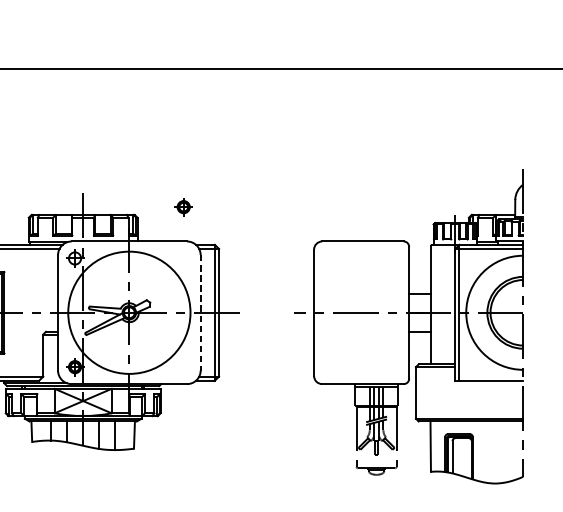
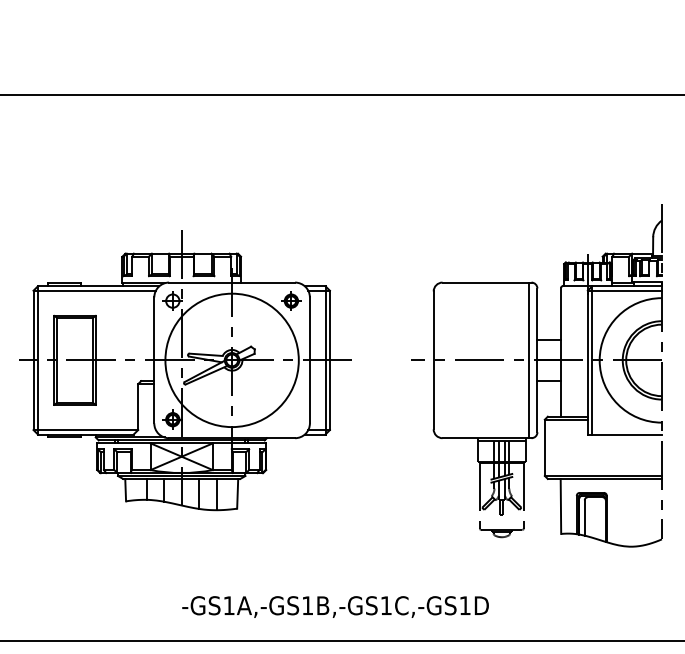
part: (183, 206) -> (291, 300), moved
line: (200, 312) -> (309, 360), dashed -> solid
line: (401, 312) -> (528, 360), added

